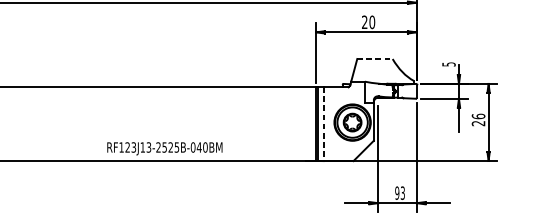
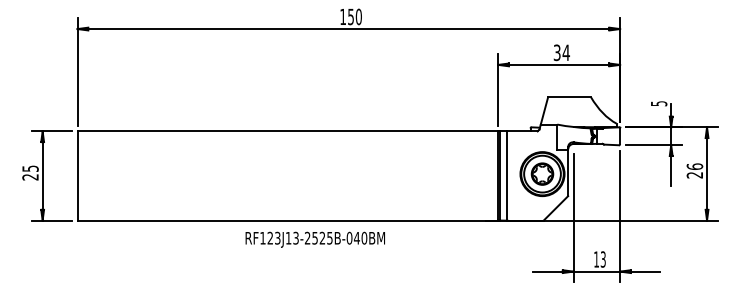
text: (368, 22) -> (561, 52), 20 -> 34
line: (375, 59) -> (570, 97), dashed -> solid
line: (323, 124) -> (507, 176), dashed -> solid
text: (164, 148) -> (314, 239), moved
text: (397, 193) -> (596, 259), 93 -> 13

